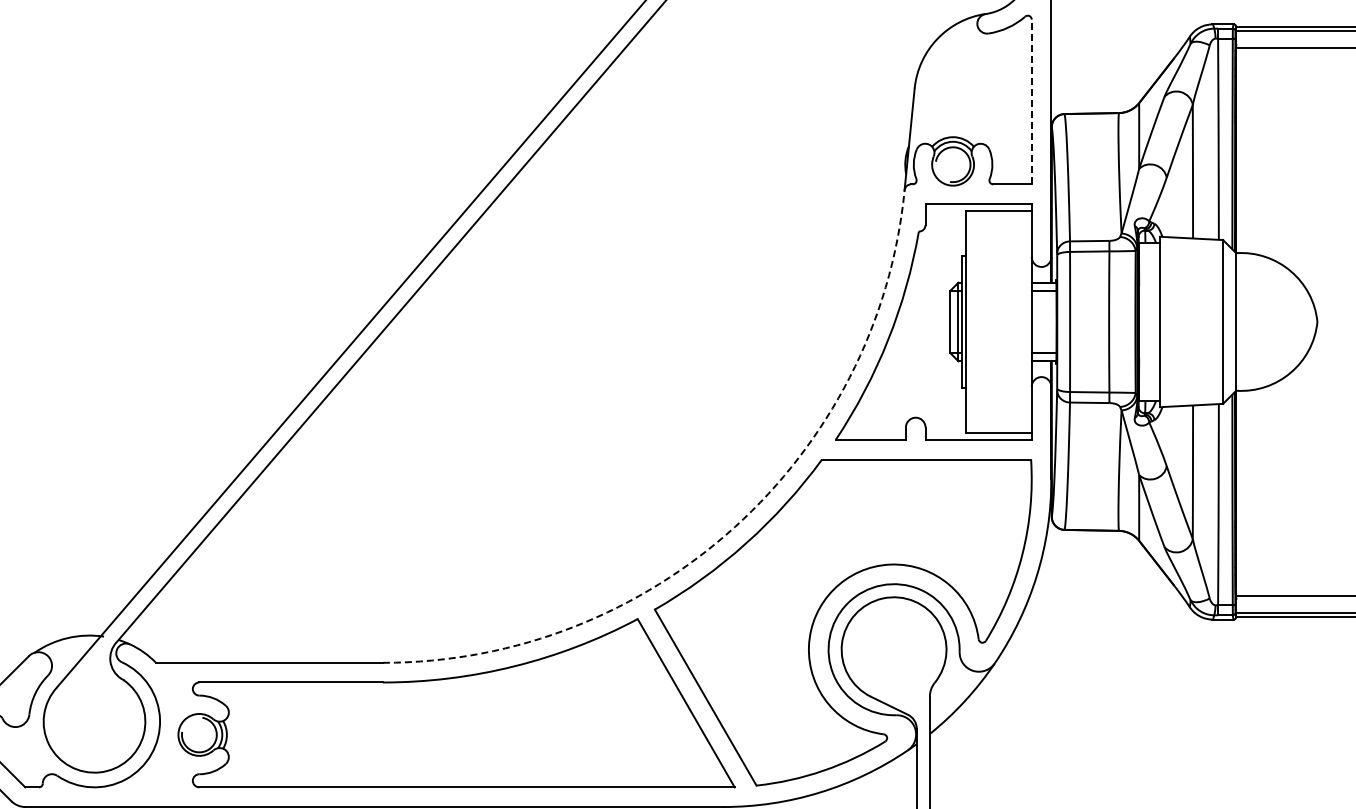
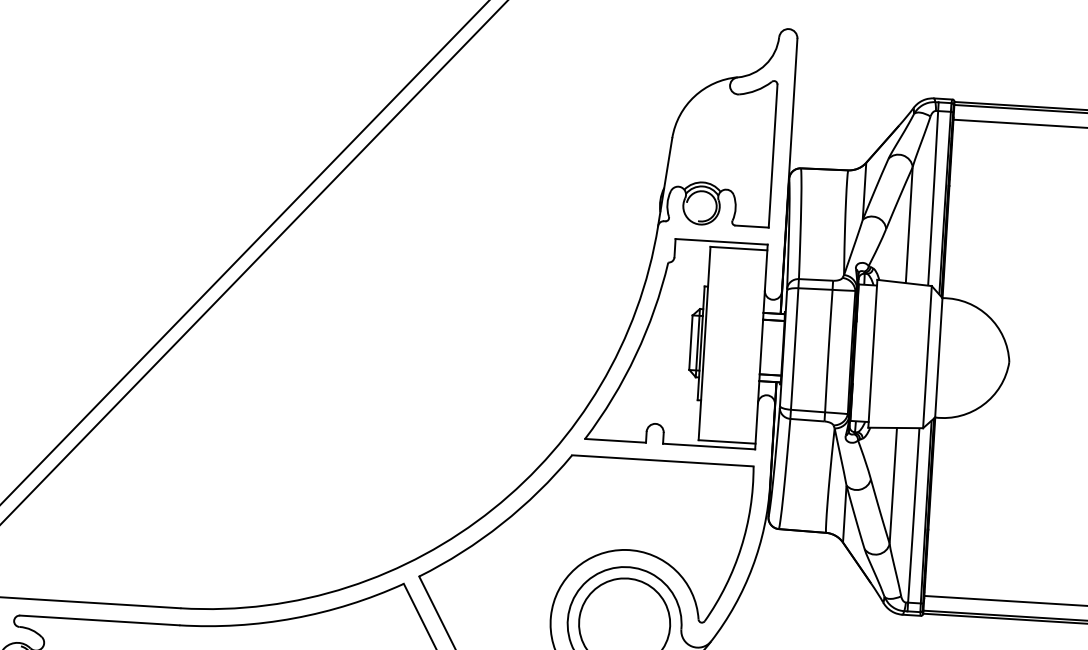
line: (1031, 101) -> (772, 155), dashed -> solid
arc: (734, 527) -> (492, 509), dashed -> solid

